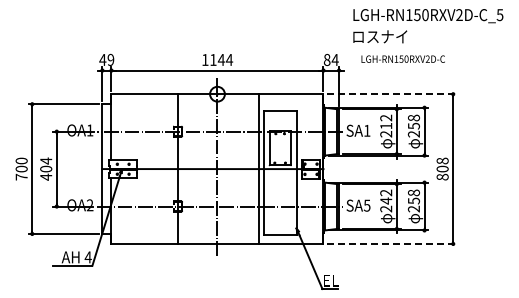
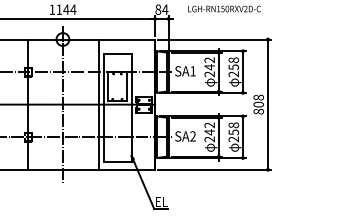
line: (392, 94) -> (215, 39), dashed -> solid
text: (386, 125) -> (209, 66), 212 -> 242
text: (366, 205) -> (192, 136), SA5 -> SA2
line: (392, 243) -> (215, 169), dashed -> solid

